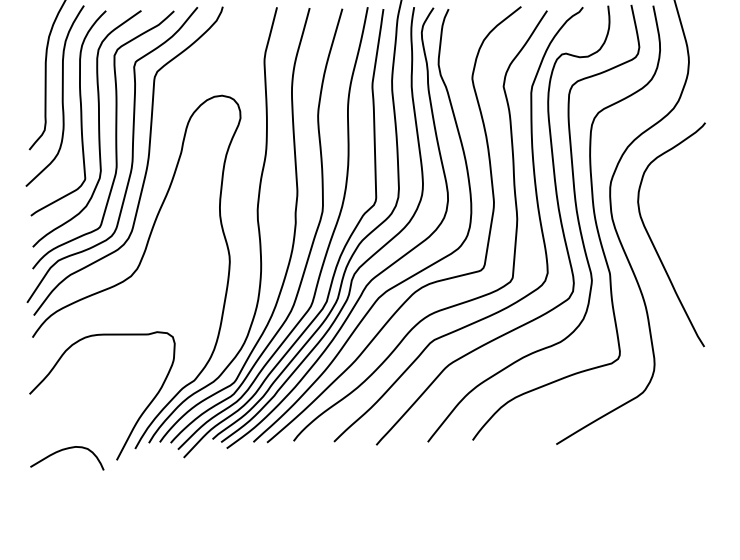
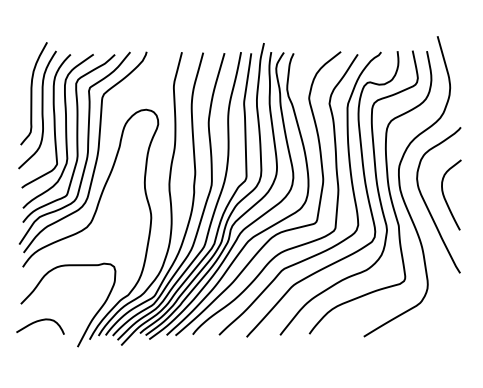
curve: (681, 230) -> (445, 197), added
curve: (67, 450) -> (40, 321), moved

